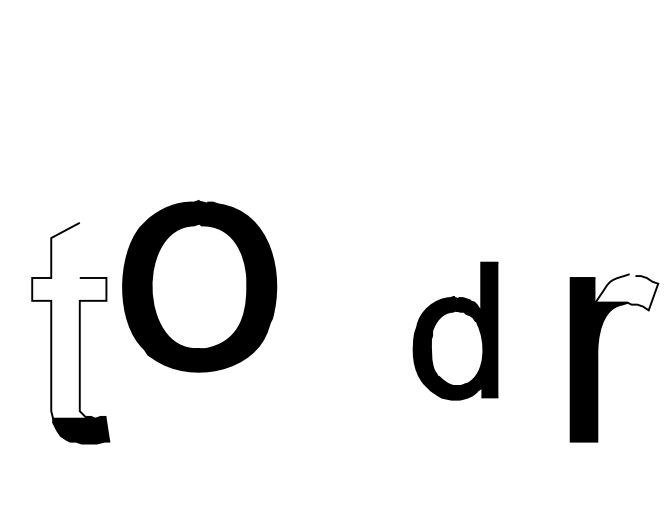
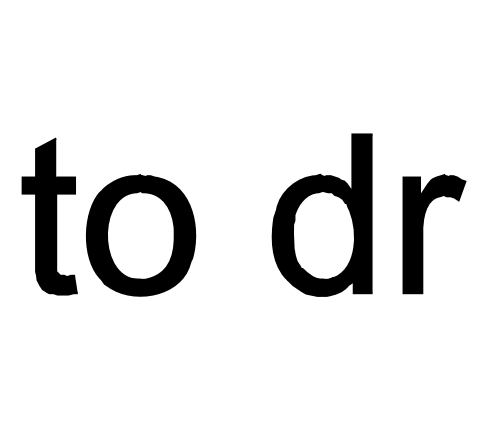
part: (200, 286) -> (141, 235), moved
fill: (627, 292) -> (443, 187), added
fill: (68, 320) -> (48, 207), added
part: (454, 330) -> (321, 214), size x1.67

